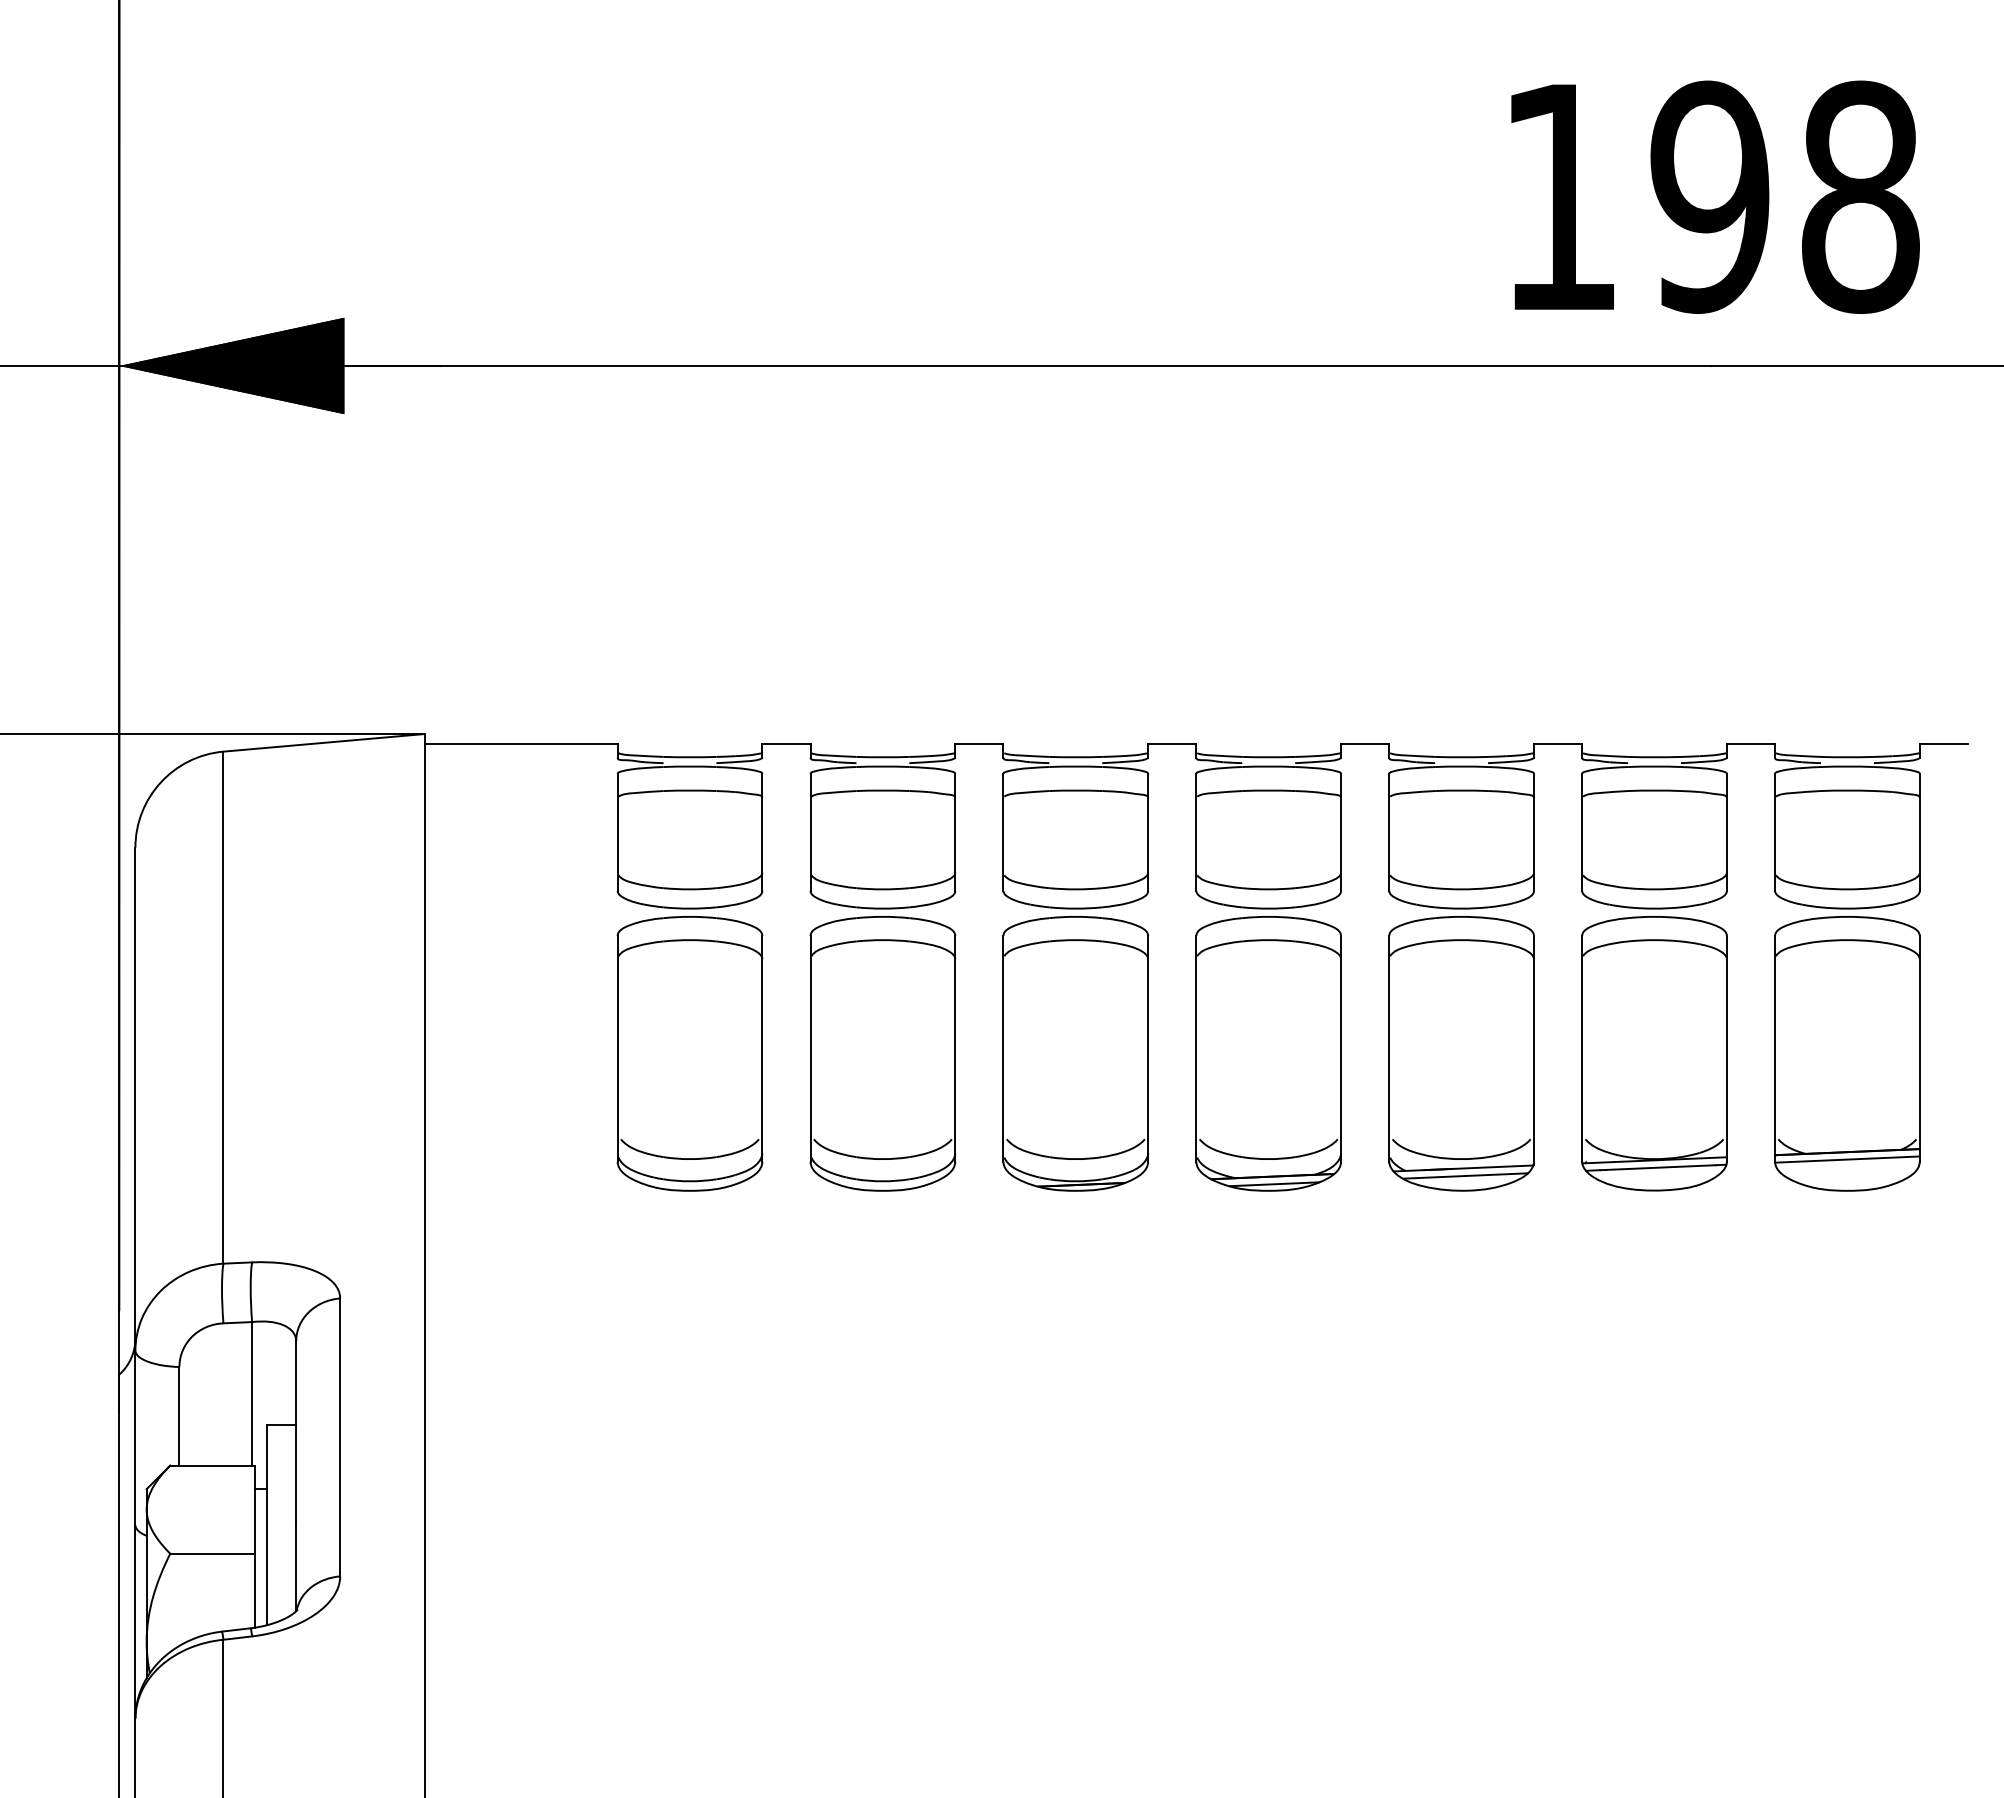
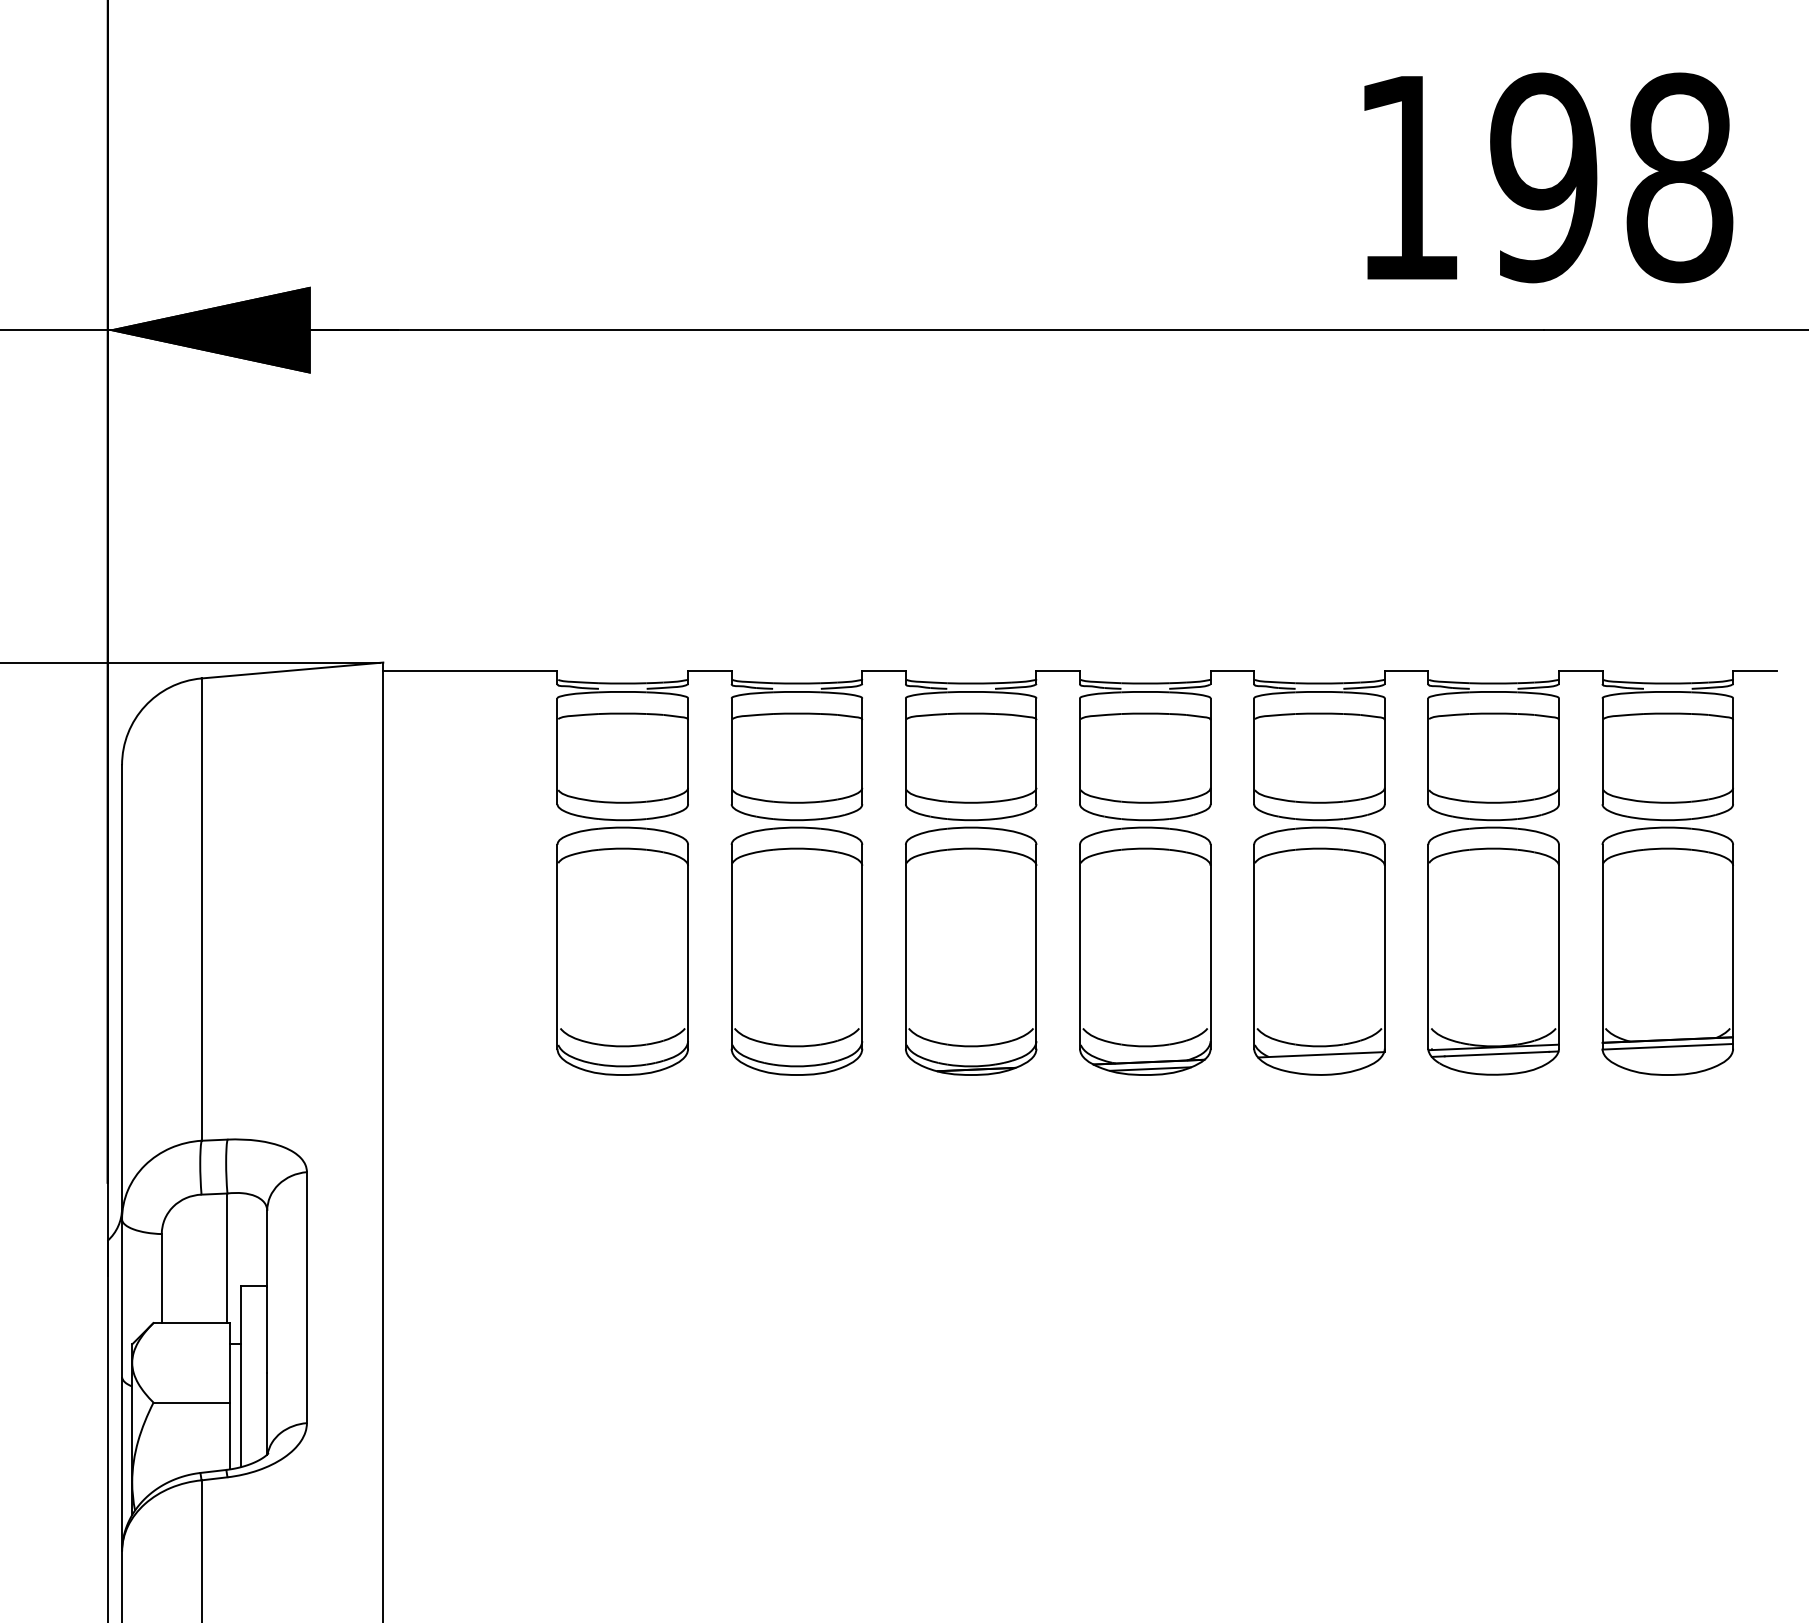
line: (1437, 1169) -> (1297, 1055), removed
line: (1465, 1175) -> (1322, 1061), removed

